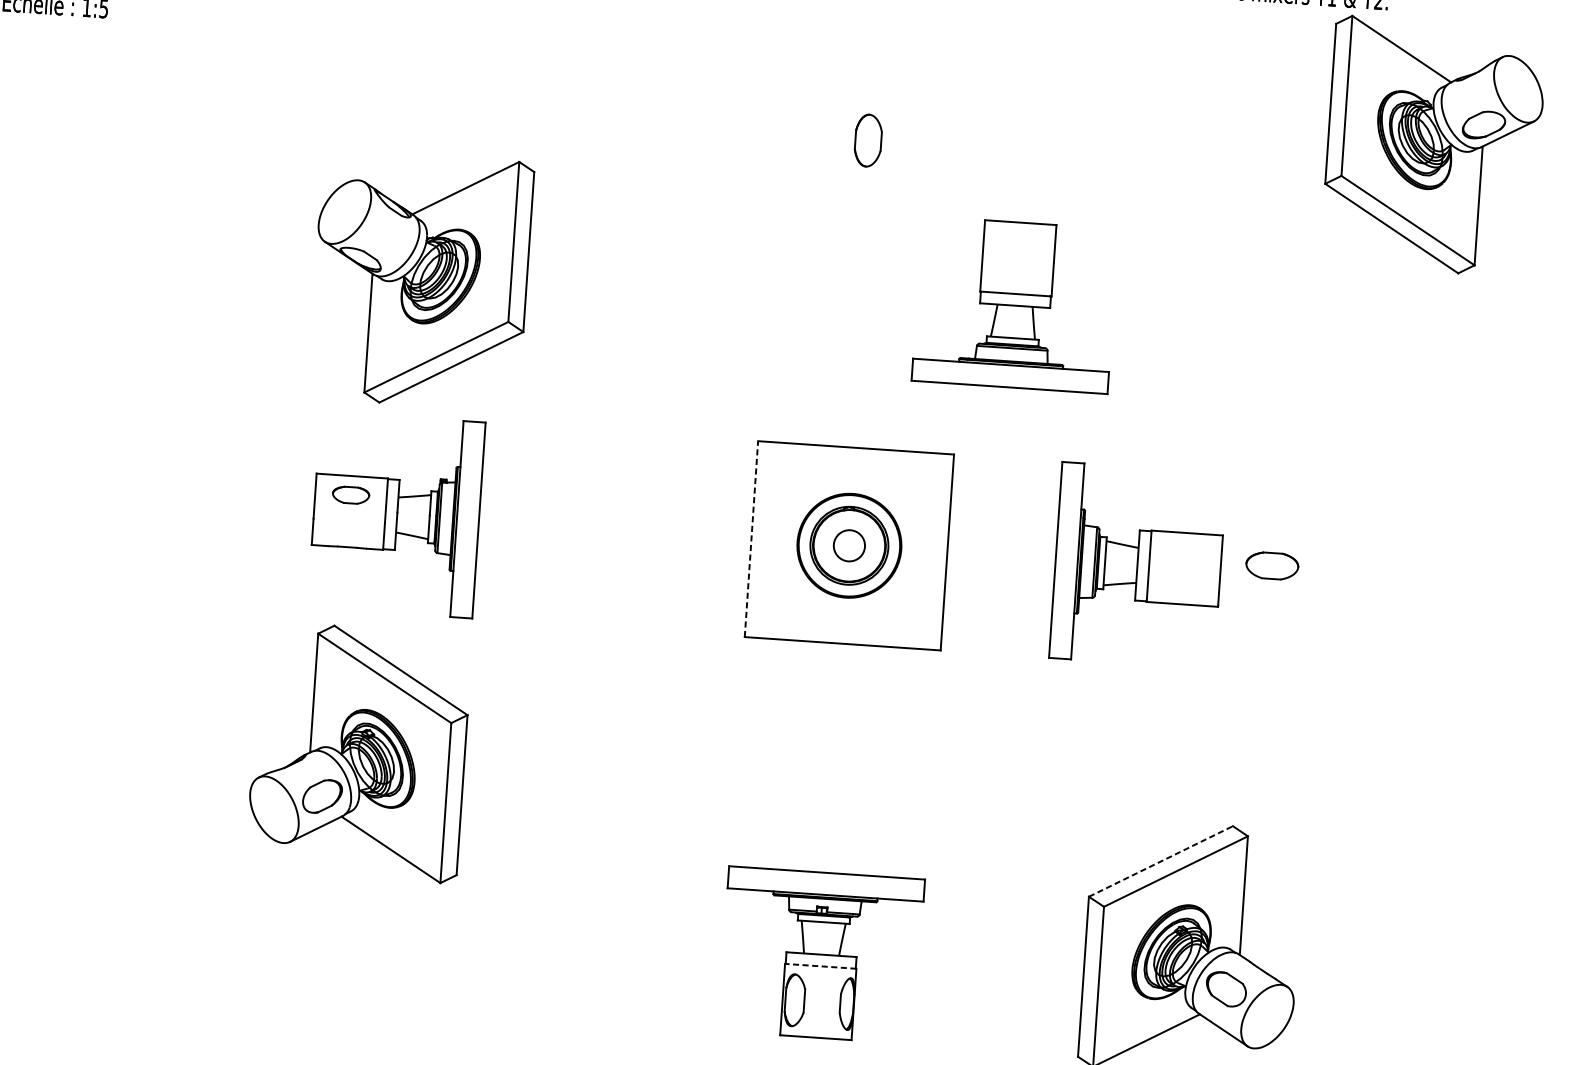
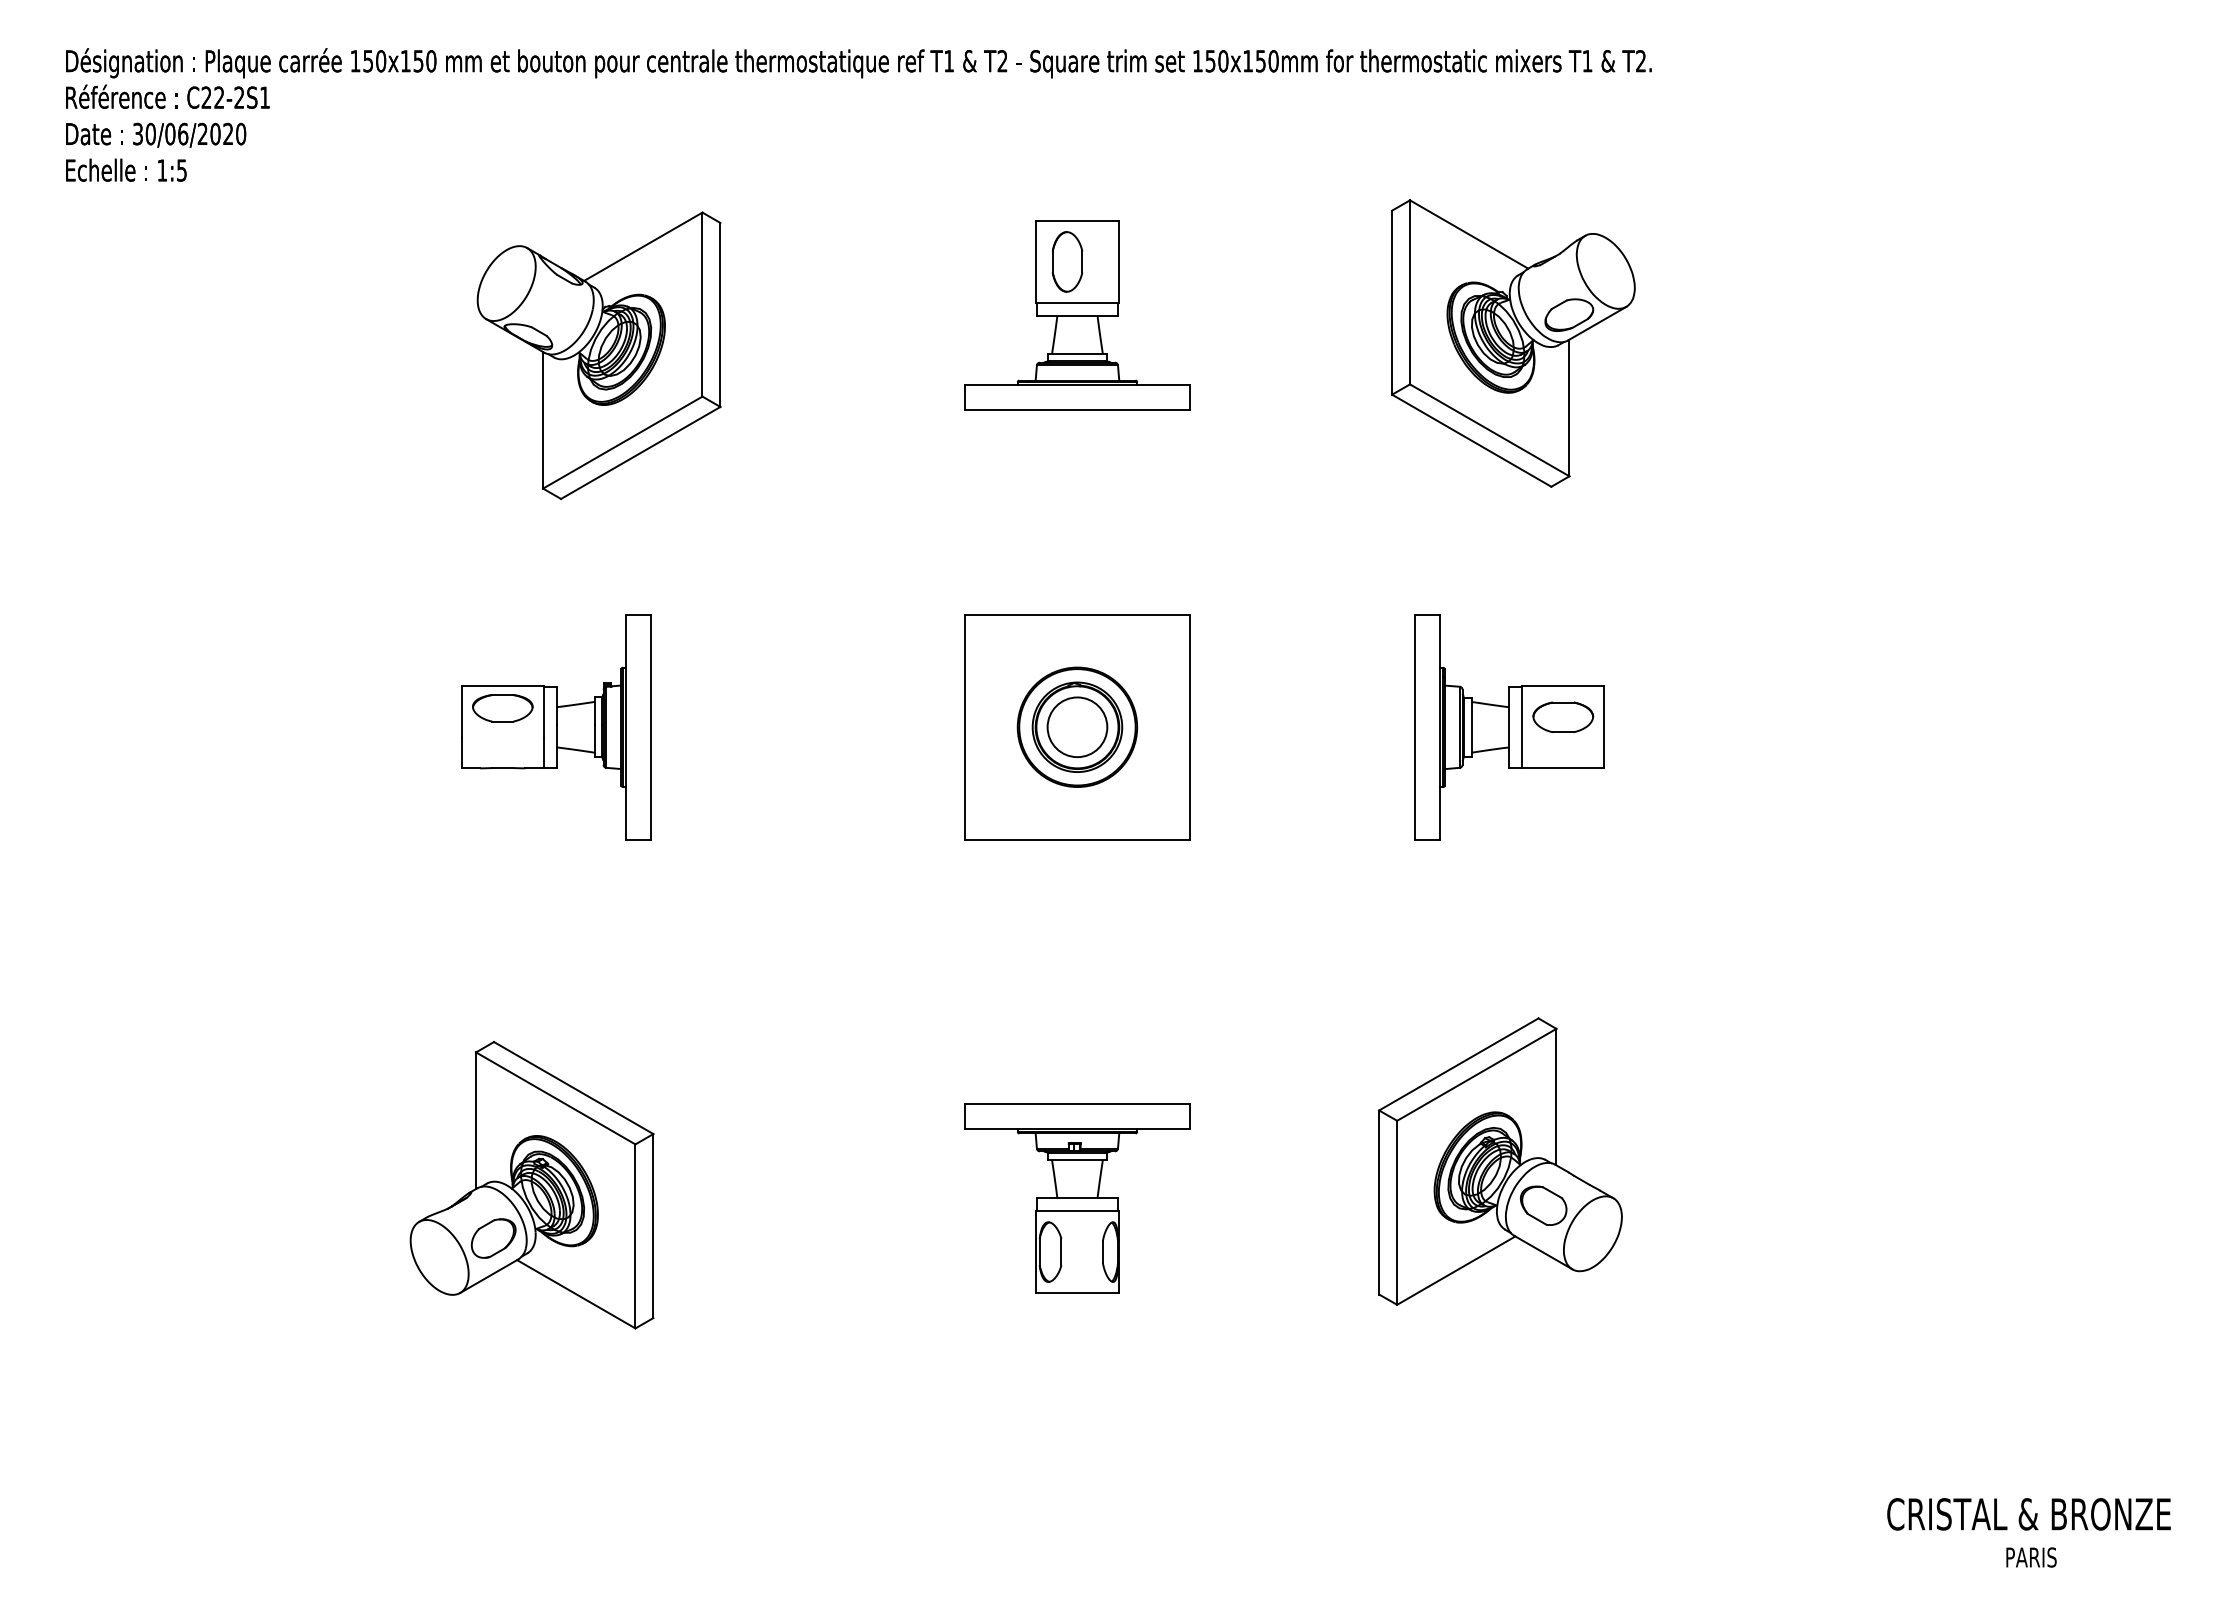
part: (1433, 146) -> (1513, 343), moved
part: (420, 280) -> (598, 355), moved
part: (1015, 304) -> (1077, 315), moved
part: (350, 495) -> (502, 708), size x1.43
line: (751, 539) -> (964, 727), dashed -> solid
circle: (849, 545) -> (1077, 727), size x1.67
part: (1138, 565) -> (1509, 727), moved
part: (358, 752) -> (531, 1185), moved
line: (1161, 861) -> (1459, 1064), dashed -> solid
line: (819, 966) -> (1076, 1211), dashed -> solid

